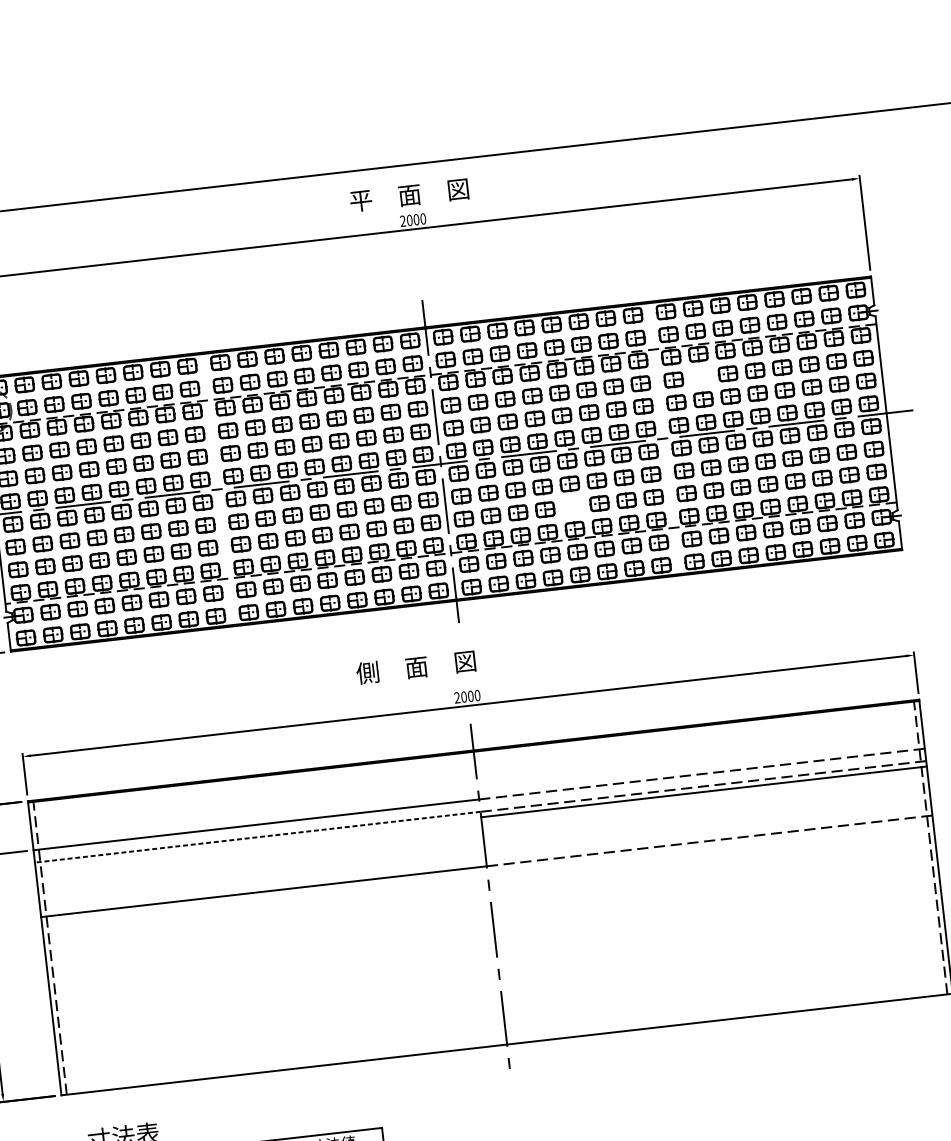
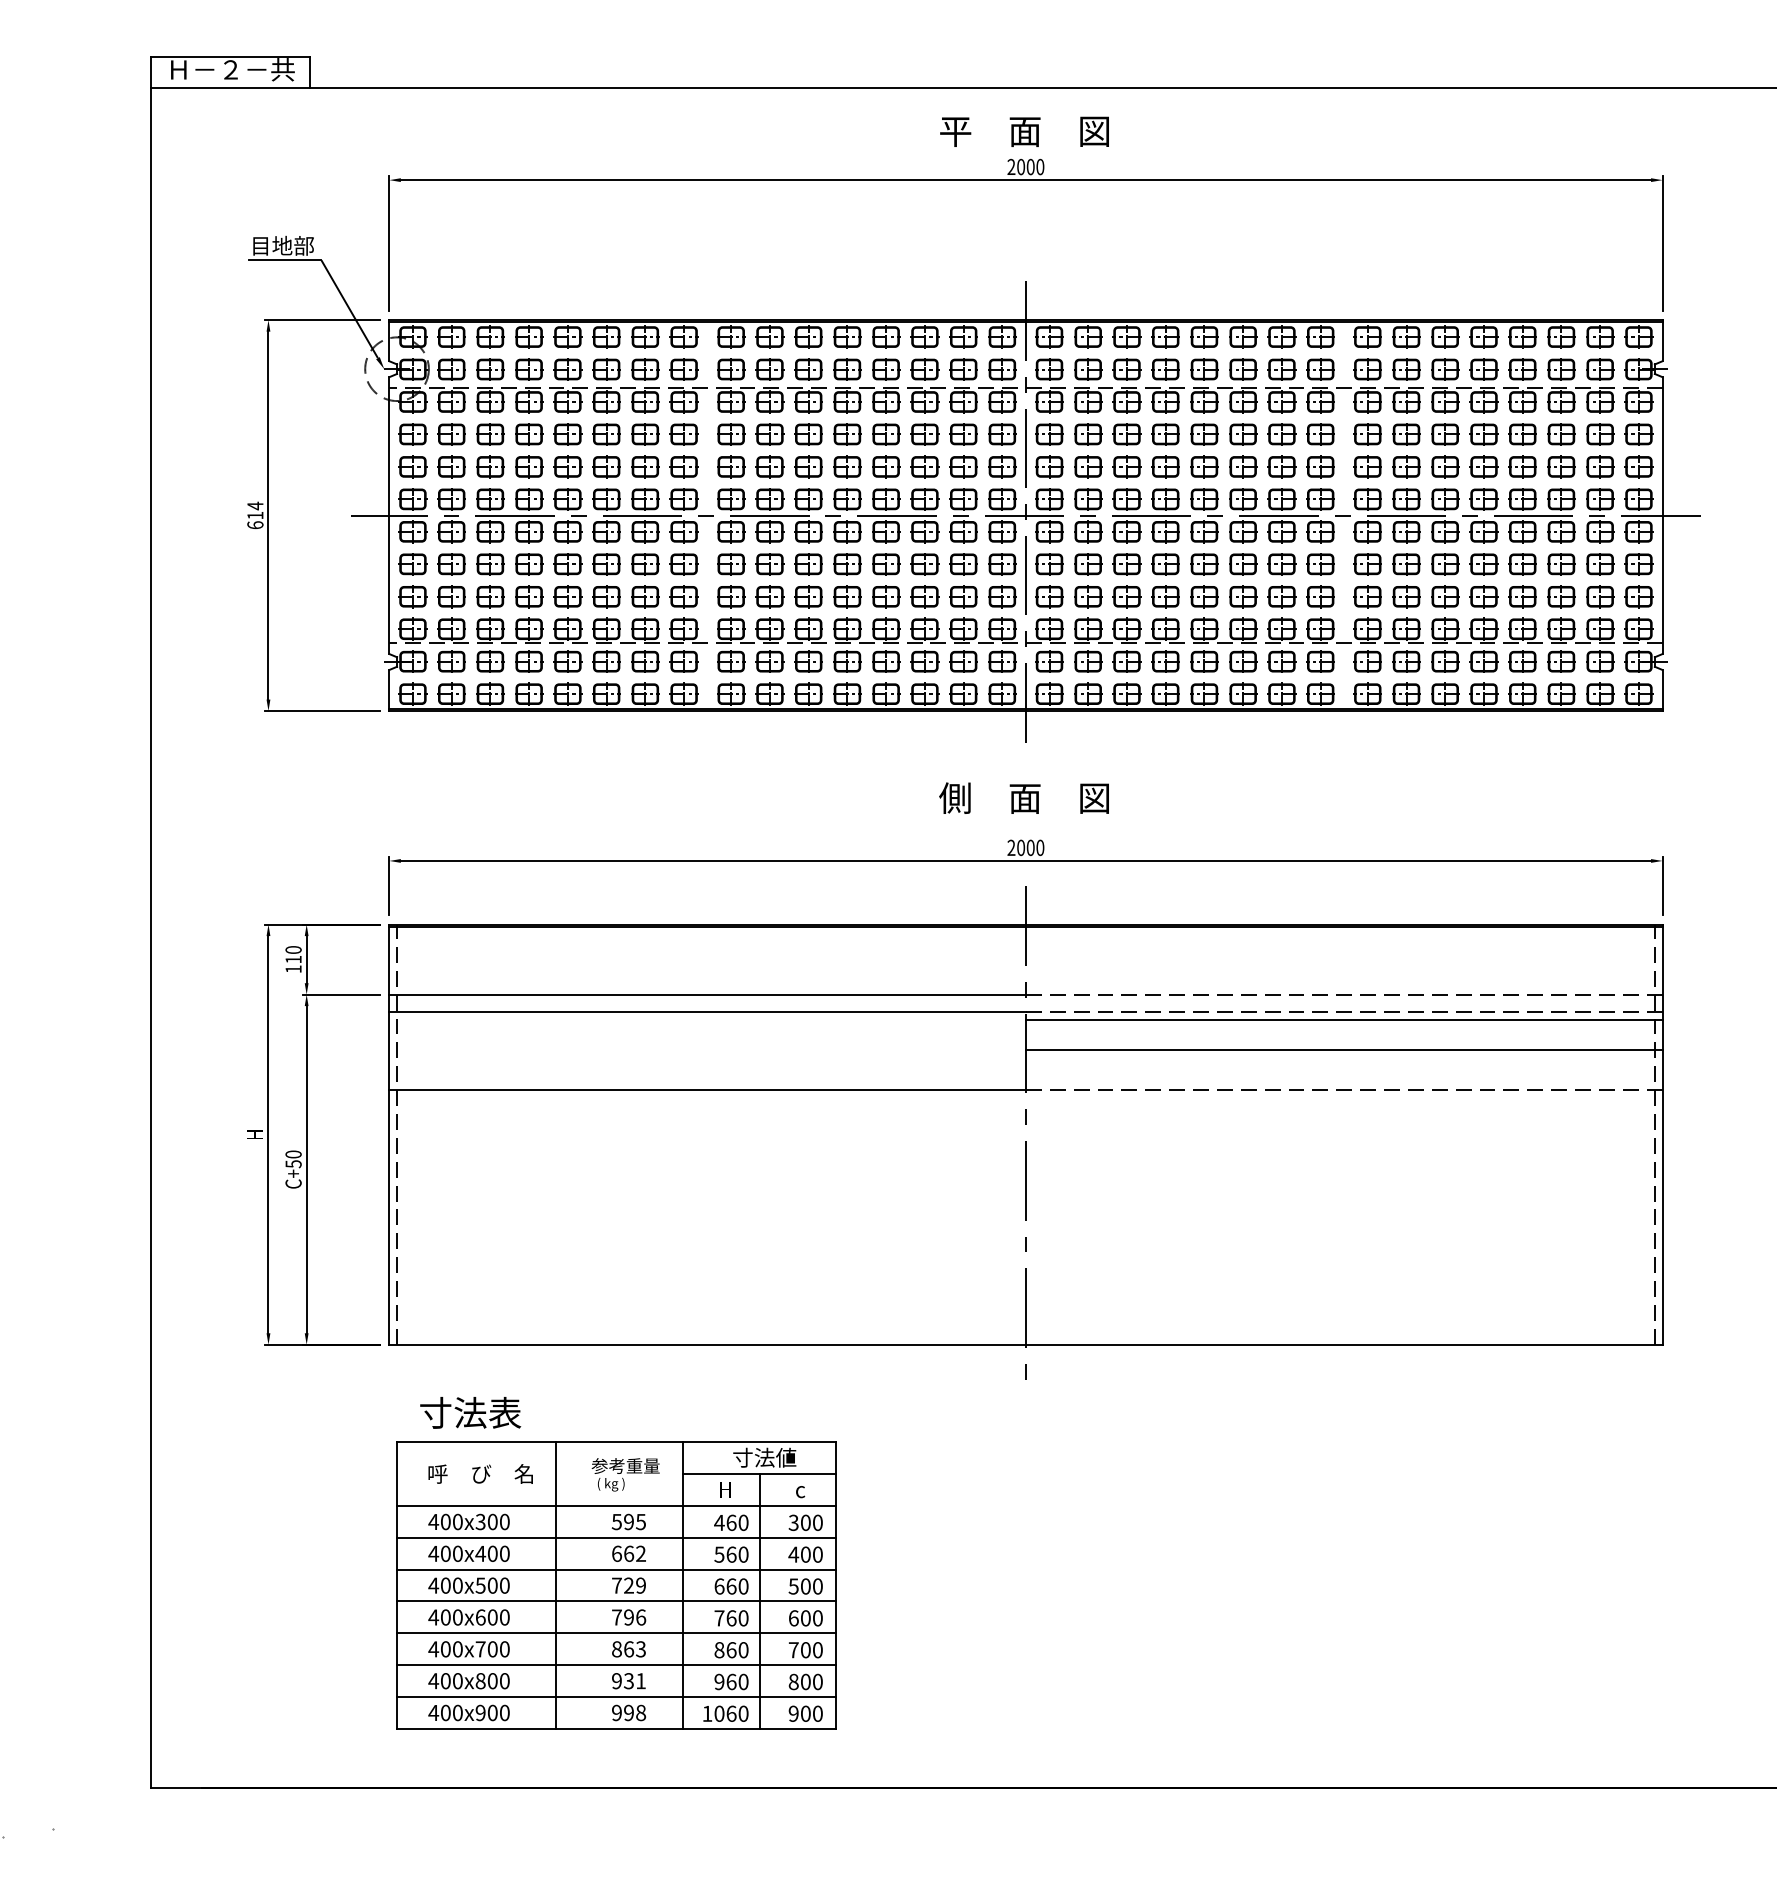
part: (700, 376) -> (1406, 434), added
part: (572, 506) -> (1204, 596), added
text: (415, 666) -> (1023, 797), moved
line: (705, 813) -> (1343, 1050), added
line: (257, 837) -> (707, 1012), dashed -> solid

